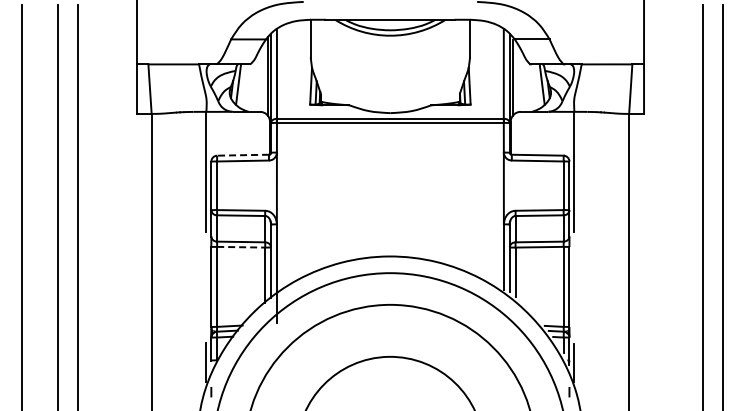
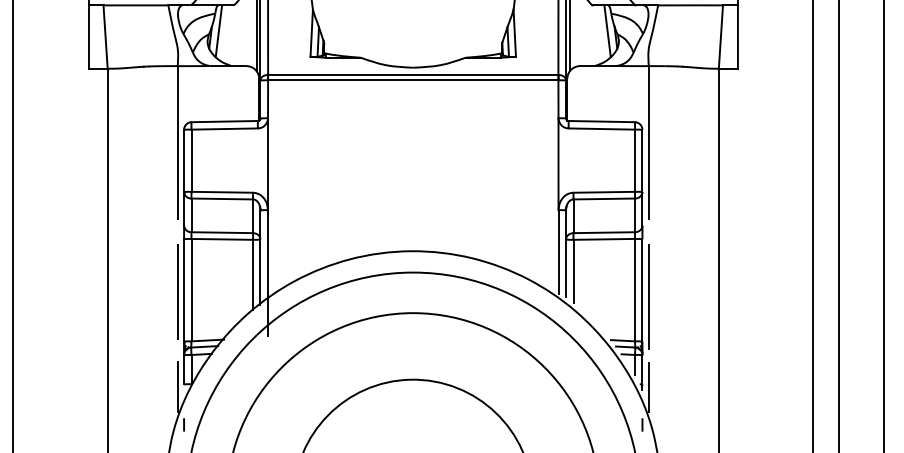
line: (242, 155) -> (223, 121), dashed -> solid
line: (241, 247) -> (222, 239), dashed -> solid
line: (206, 288) -> (177, 292), added
line: (574, 292) -> (648, 297), added

